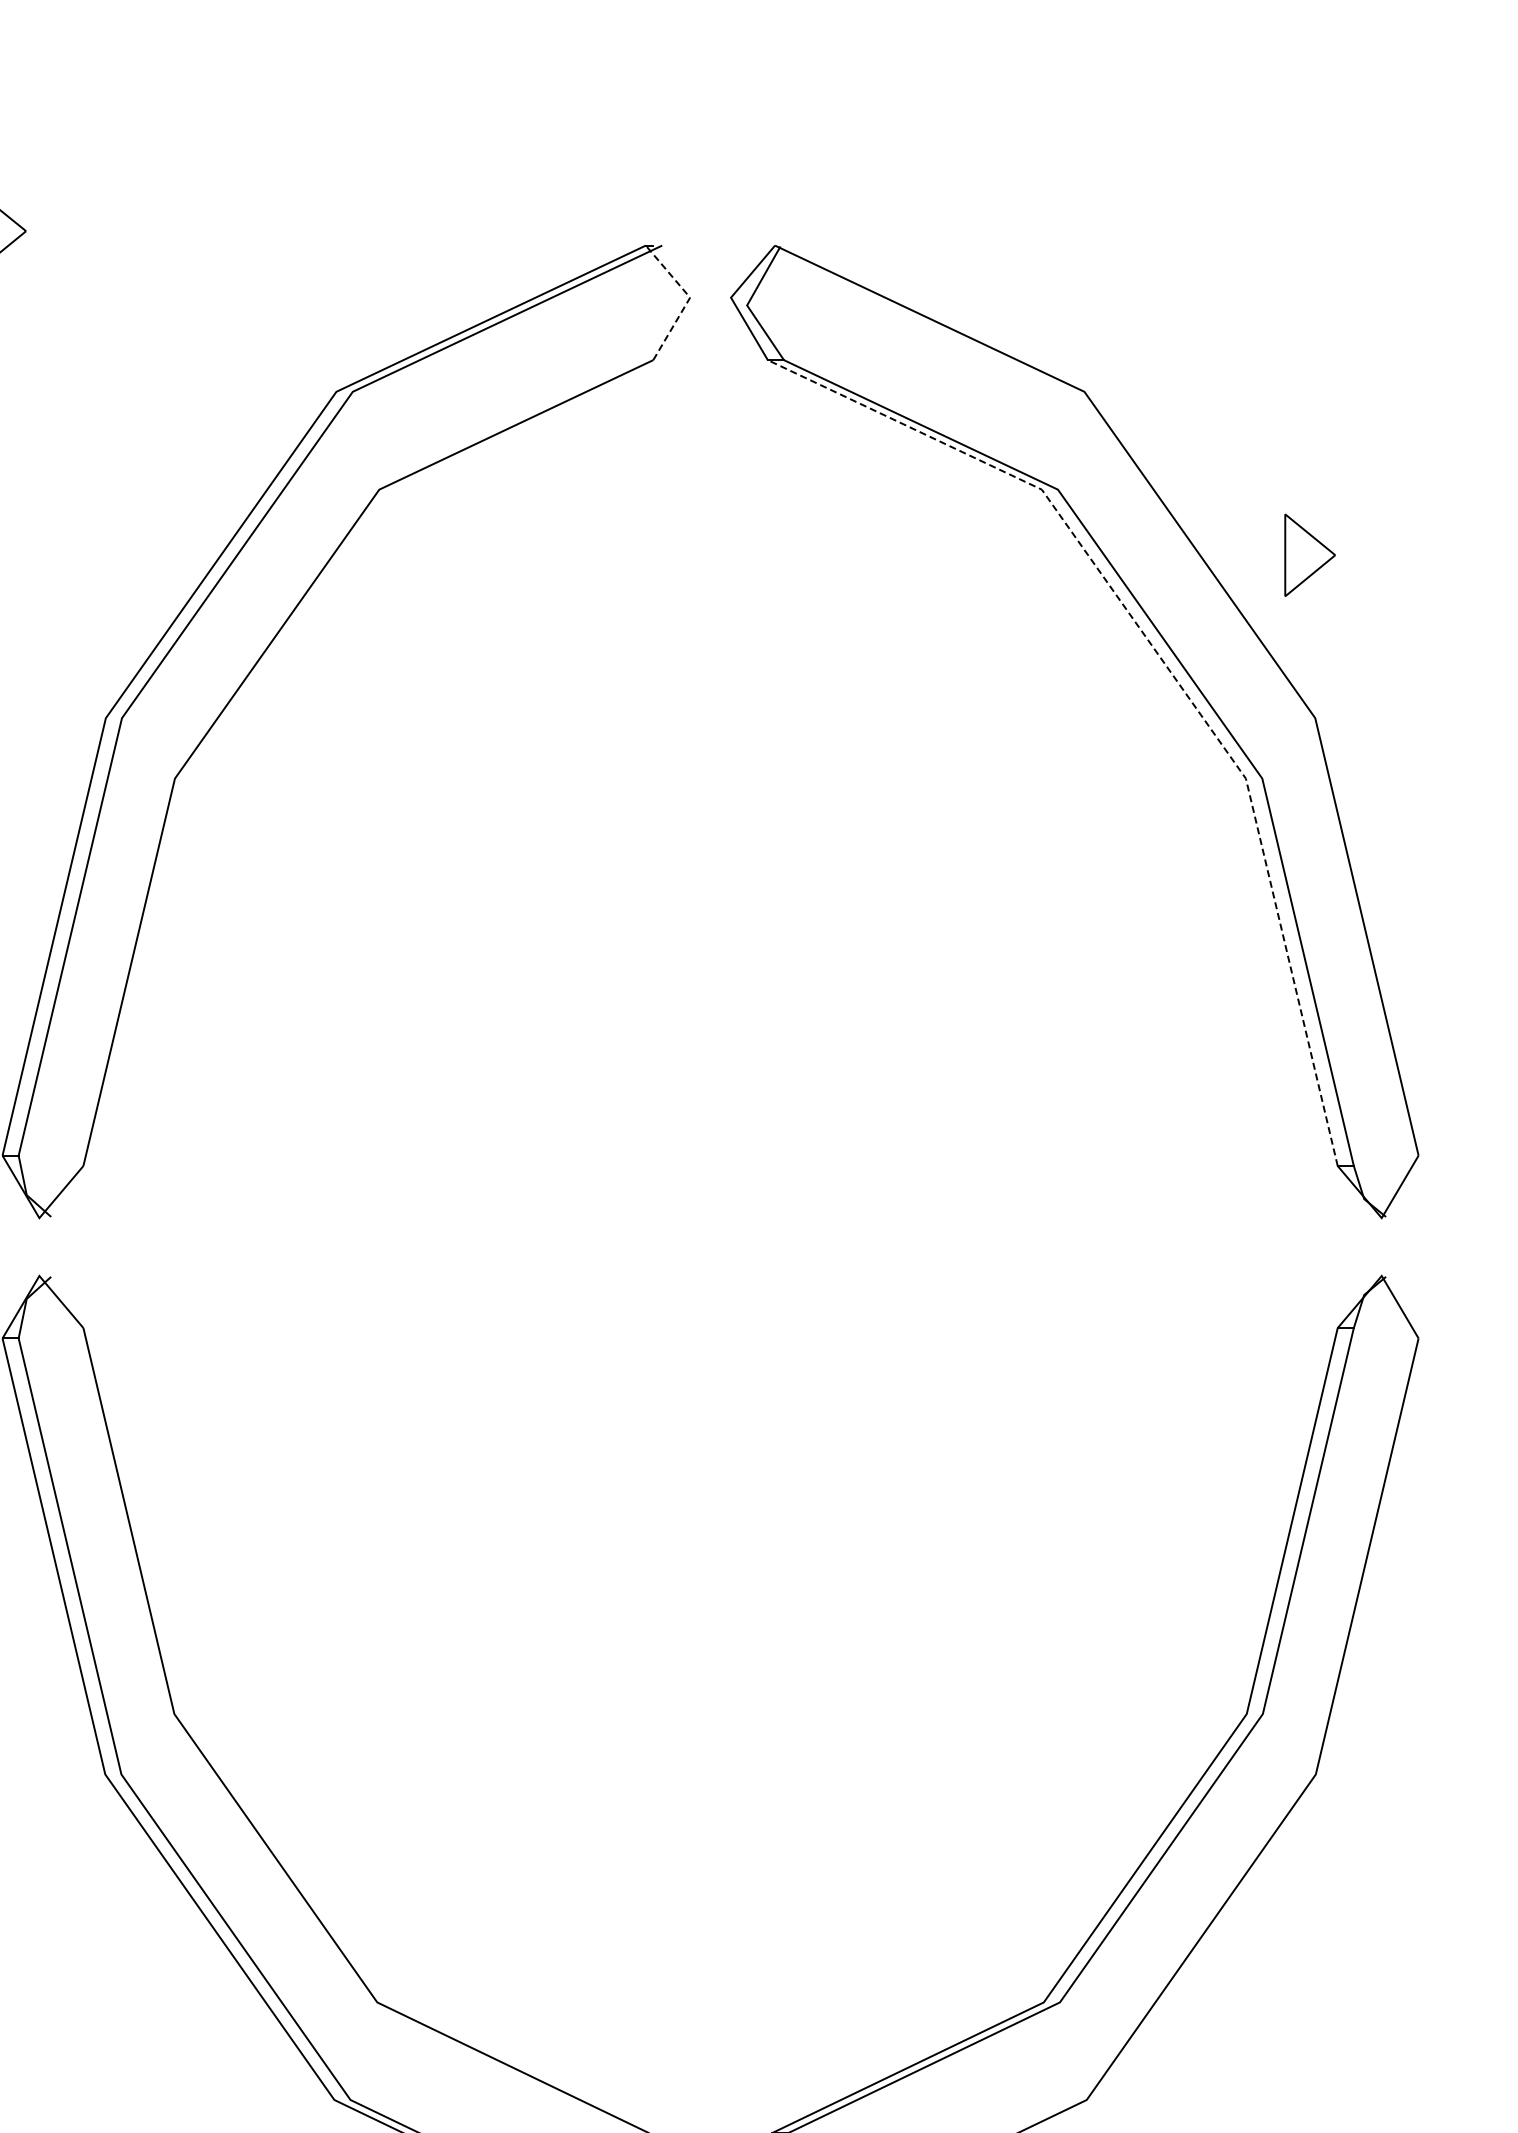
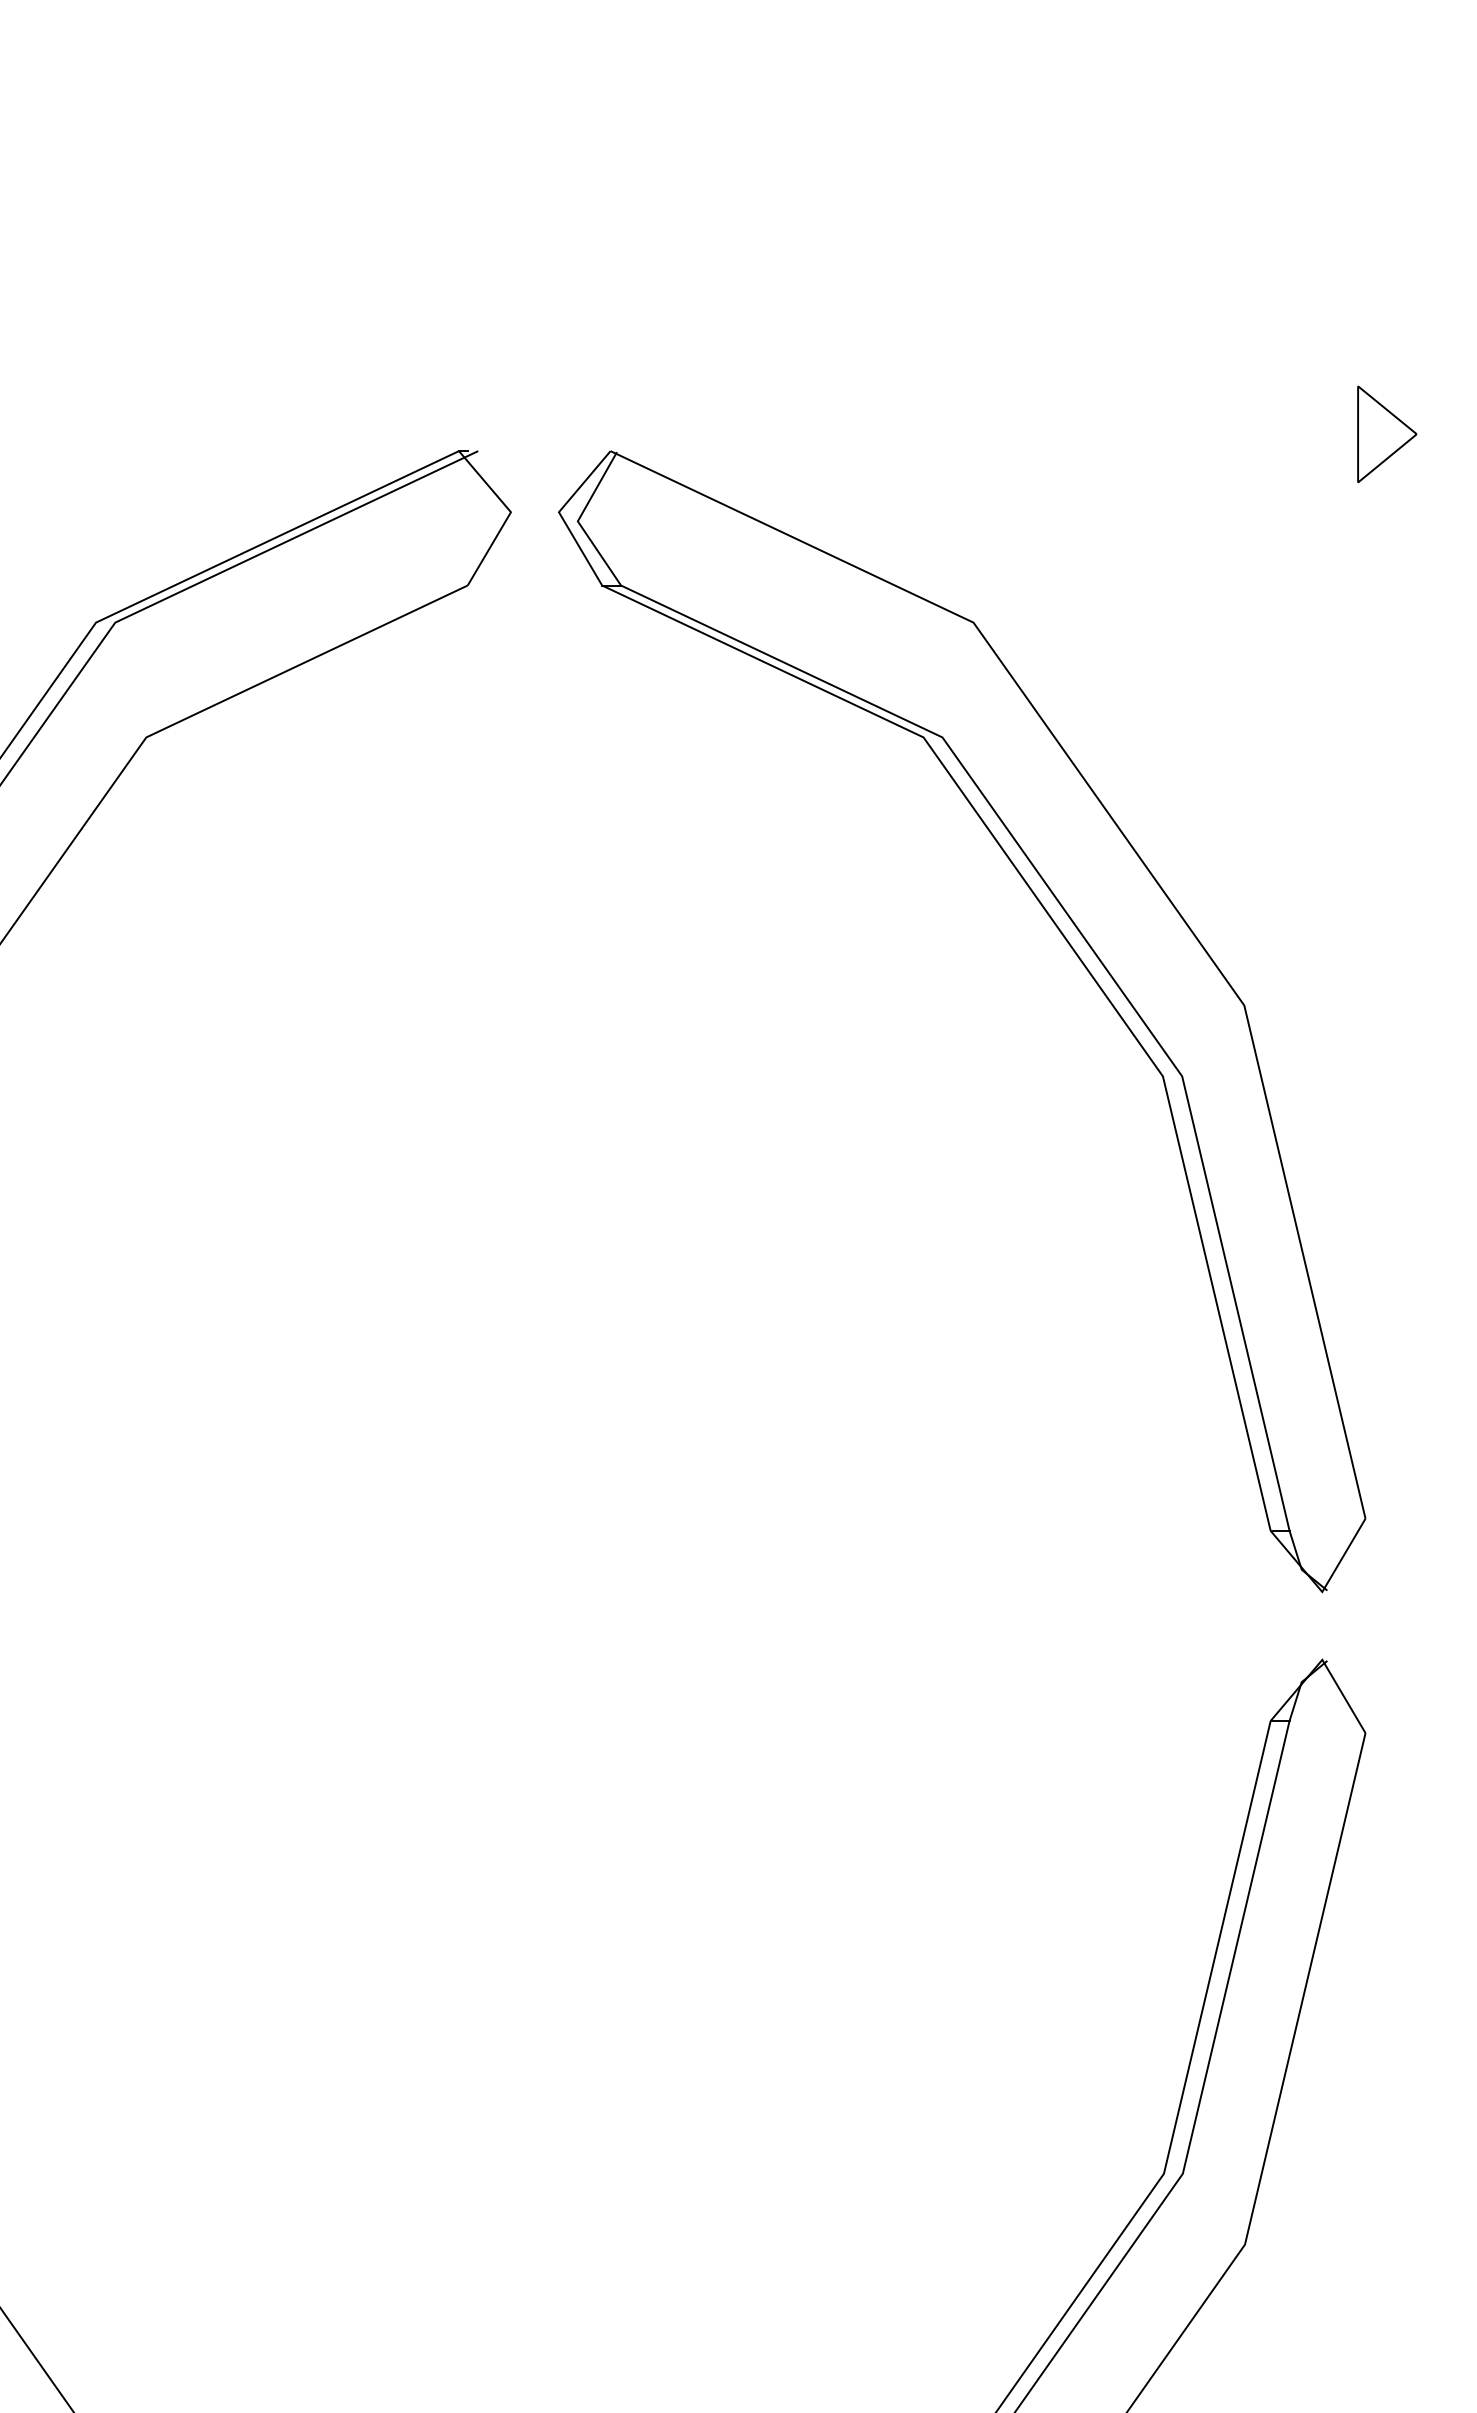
line: (689, 298) -> (510, 513), dashed -> solid
part: (1309, 554) -> (1386, 433), moved
line: (1170, 672) -> (1074, 951), dashed -> solid

